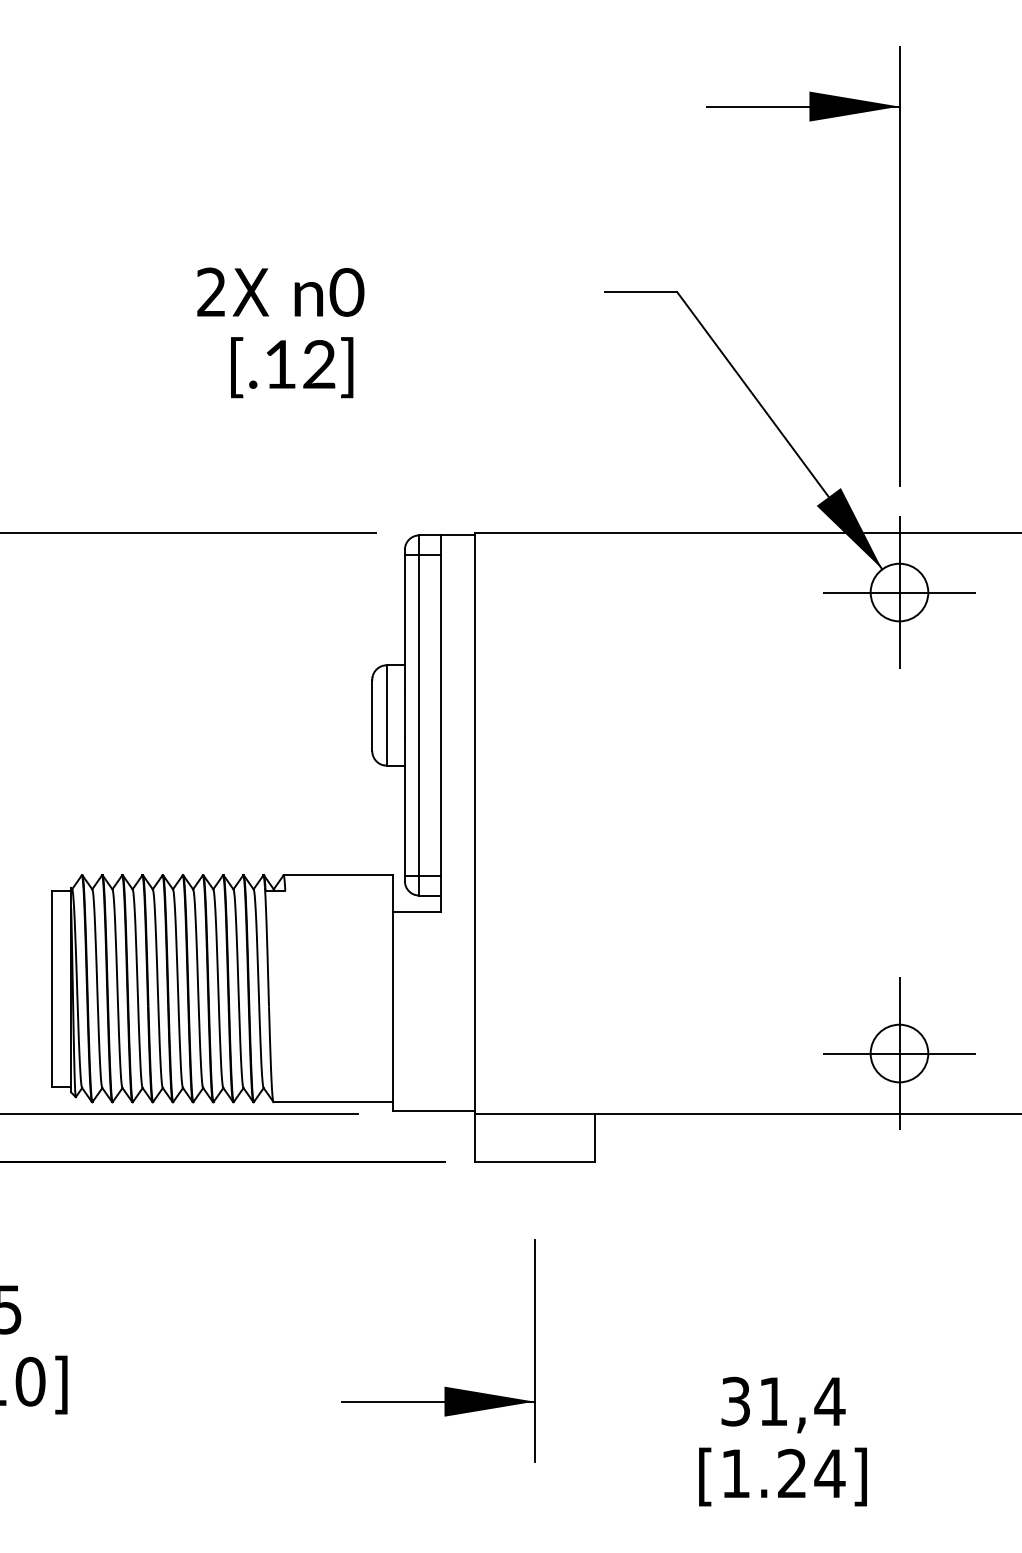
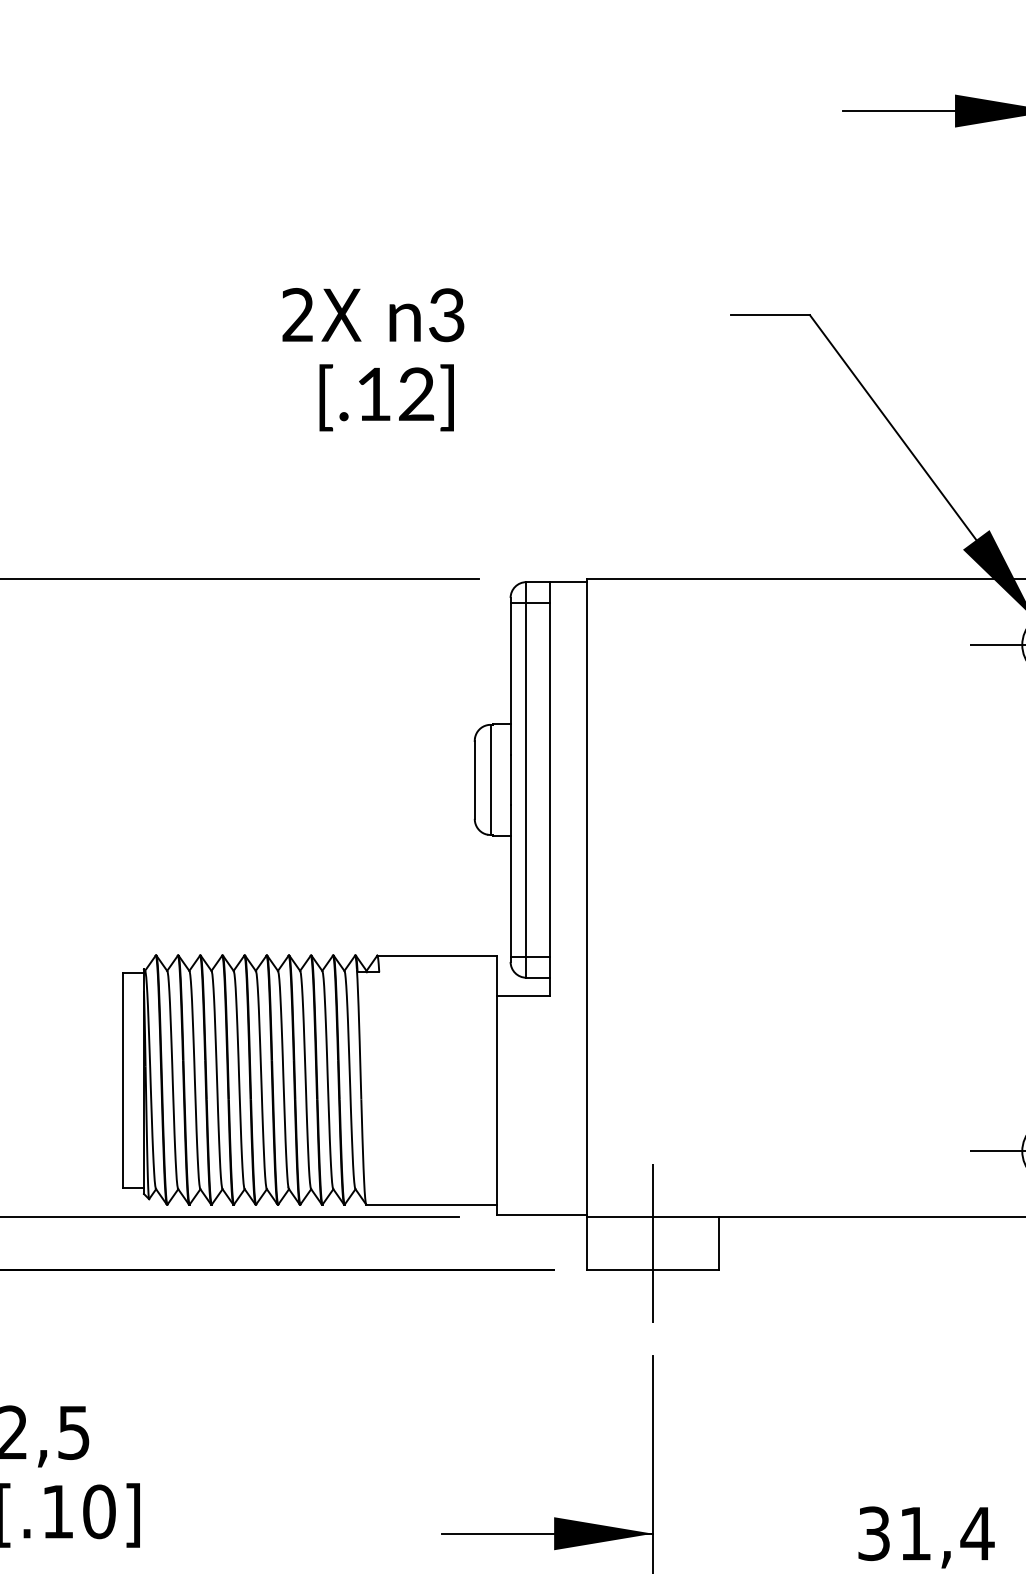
text: (346, 292) -> (446, 315), 0 -> 3
line: (534, 1137) -> (652, 1243), added

